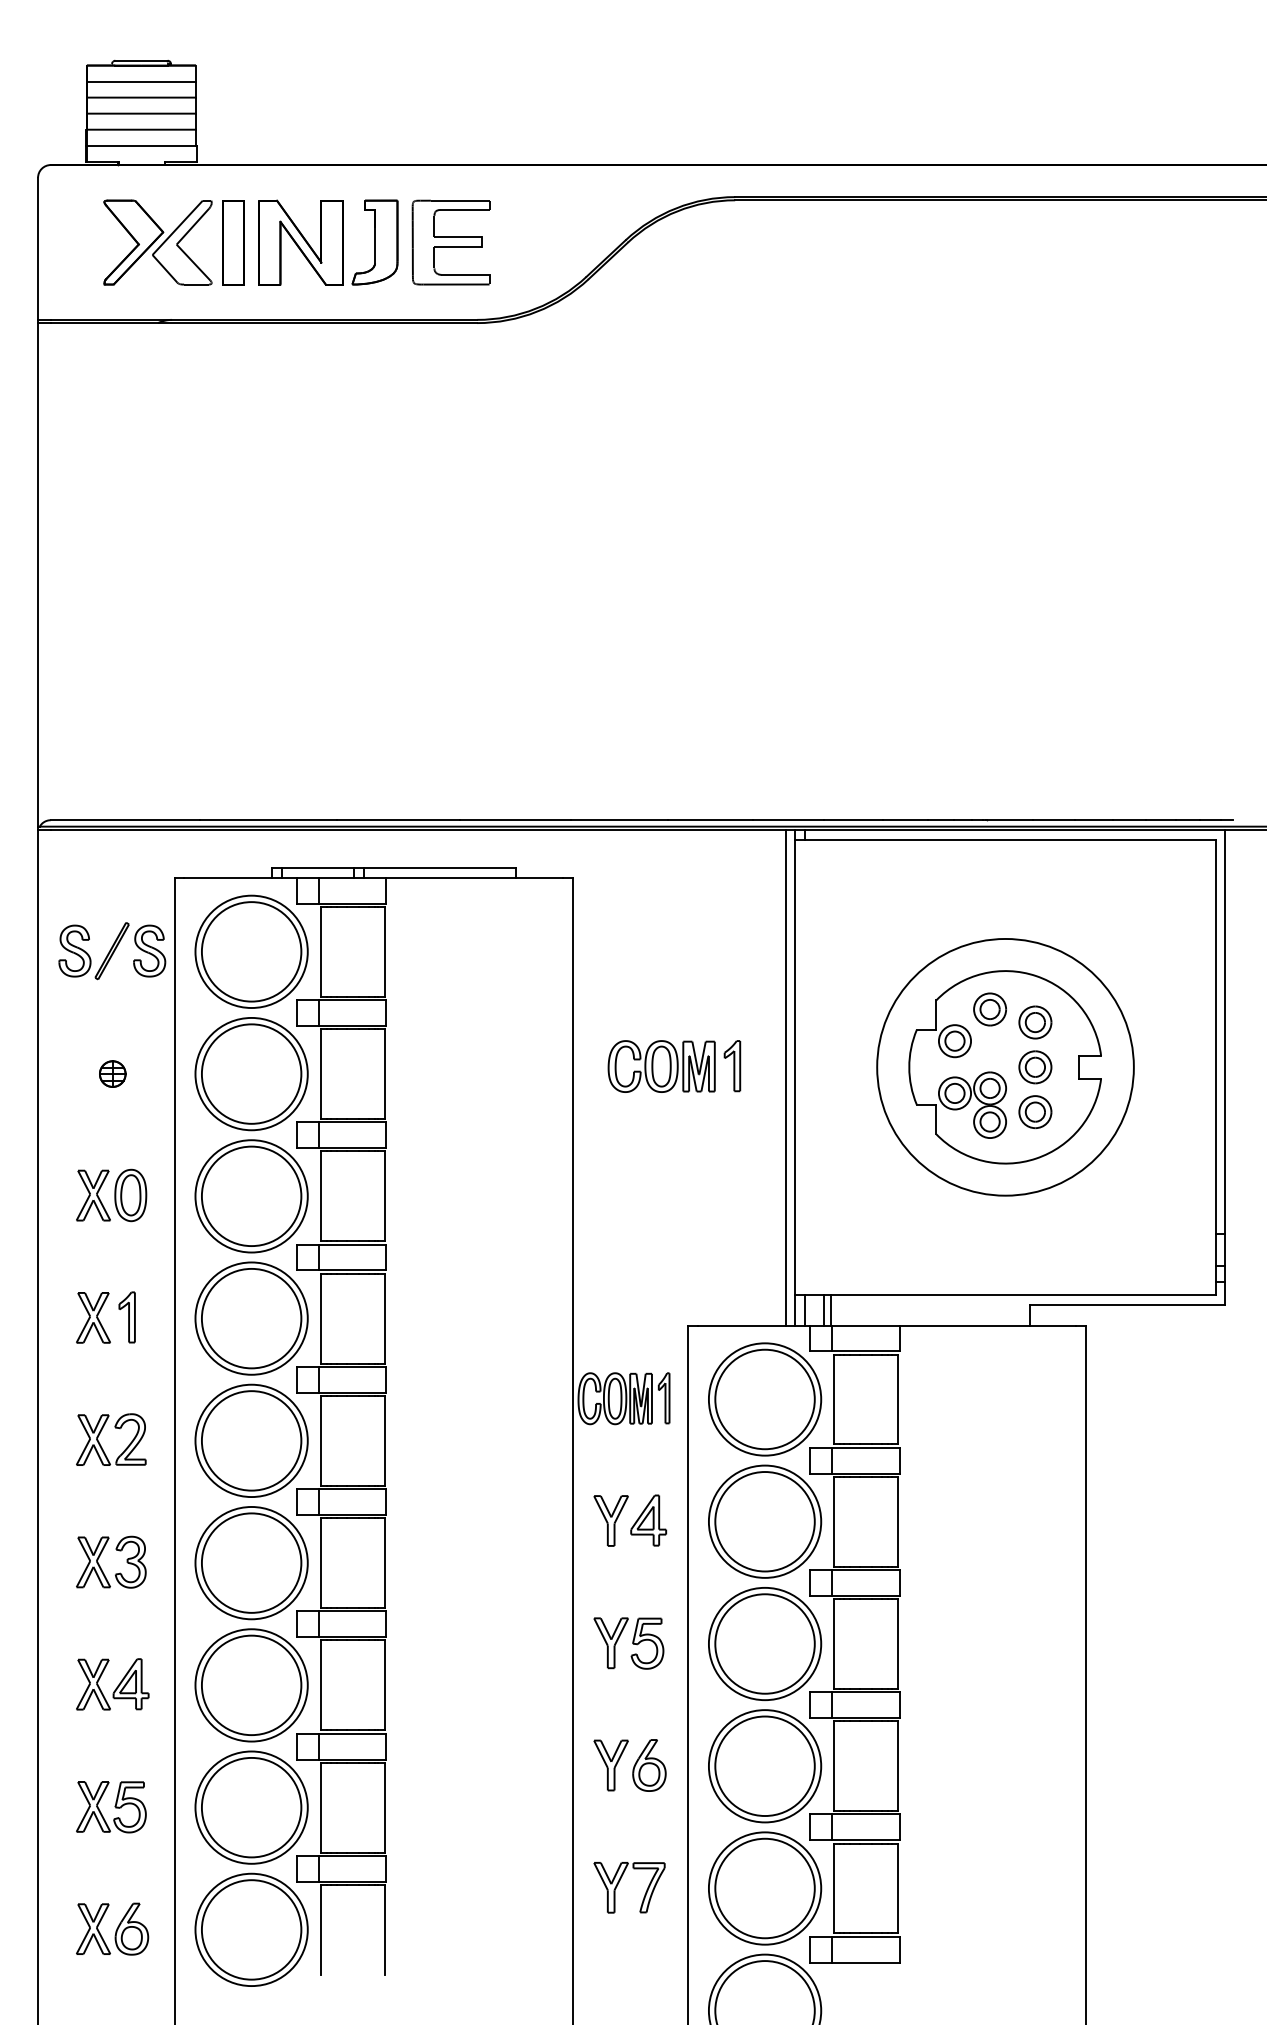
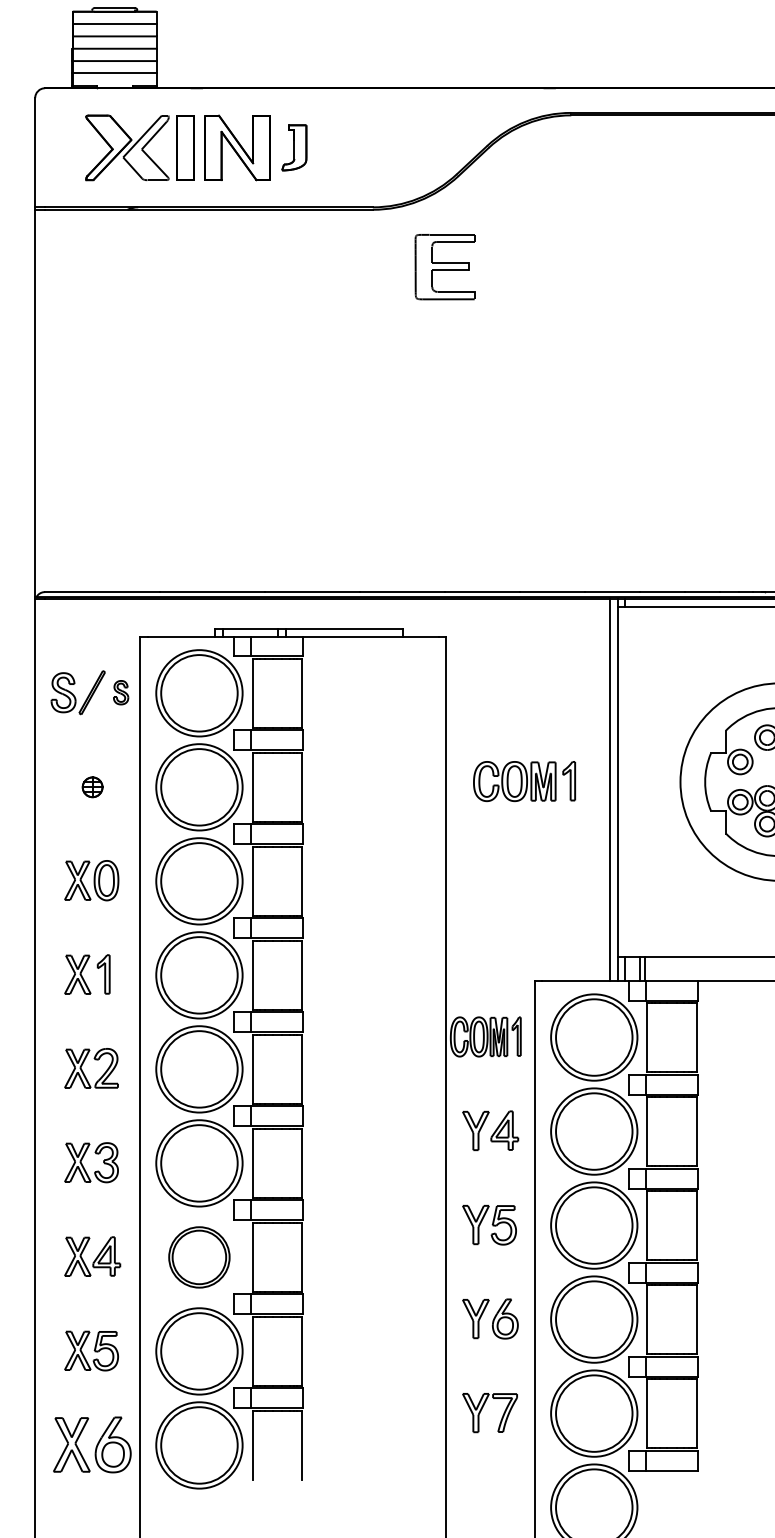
part: (374, 242) -> (293, 147), size x0.7
part: (450, 242) -> (444, 267), moved
part: (149, 950) -> (120, 692), size x0.6
part: (251, 1685) -> (199, 1257), size x0.7
part: (112, 1928) -> (92, 1444), size x1.4

